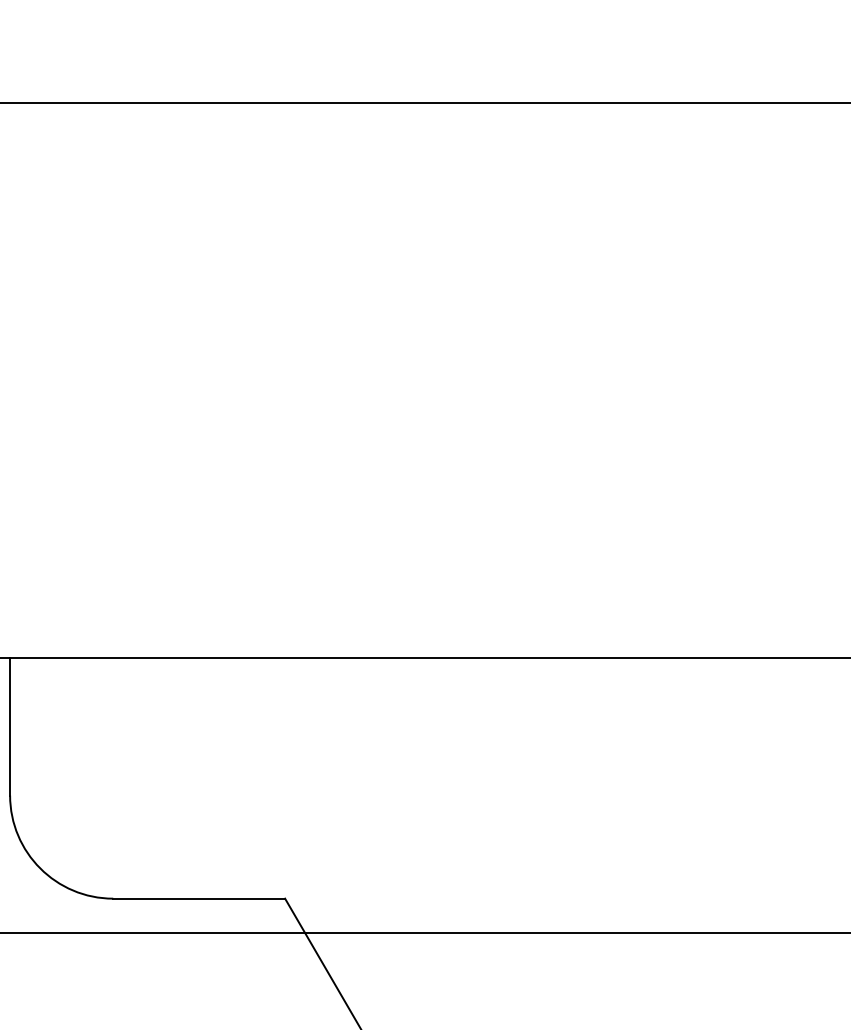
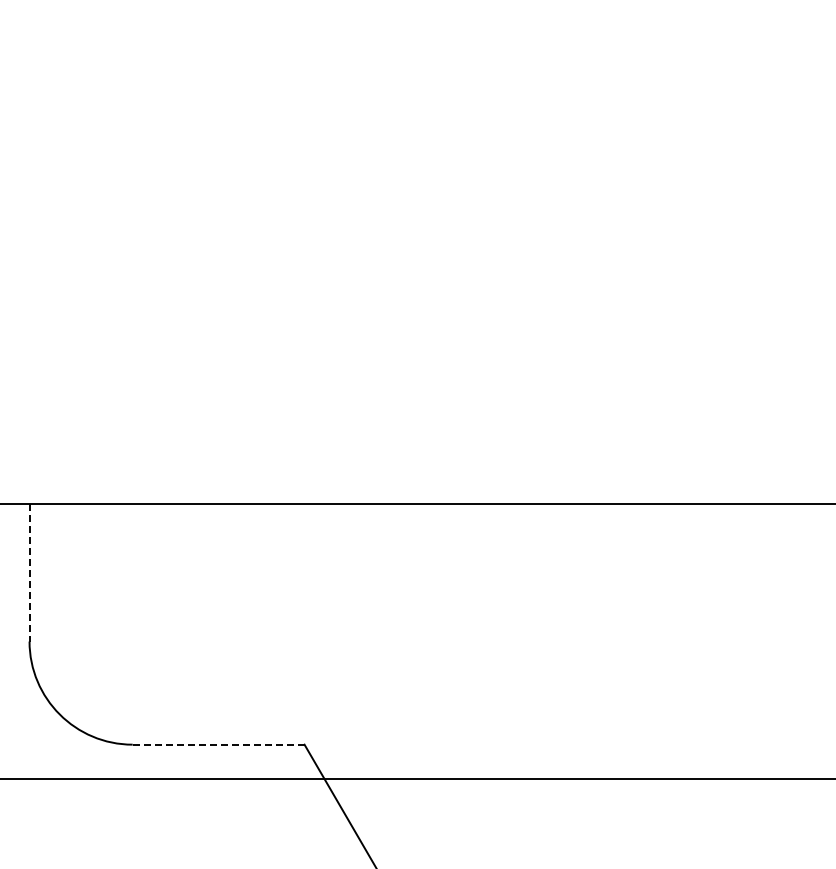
line: (10, 726) -> (29, 572), solid -> dashed
line: (199, 898) -> (218, 744), solid -> dashed

